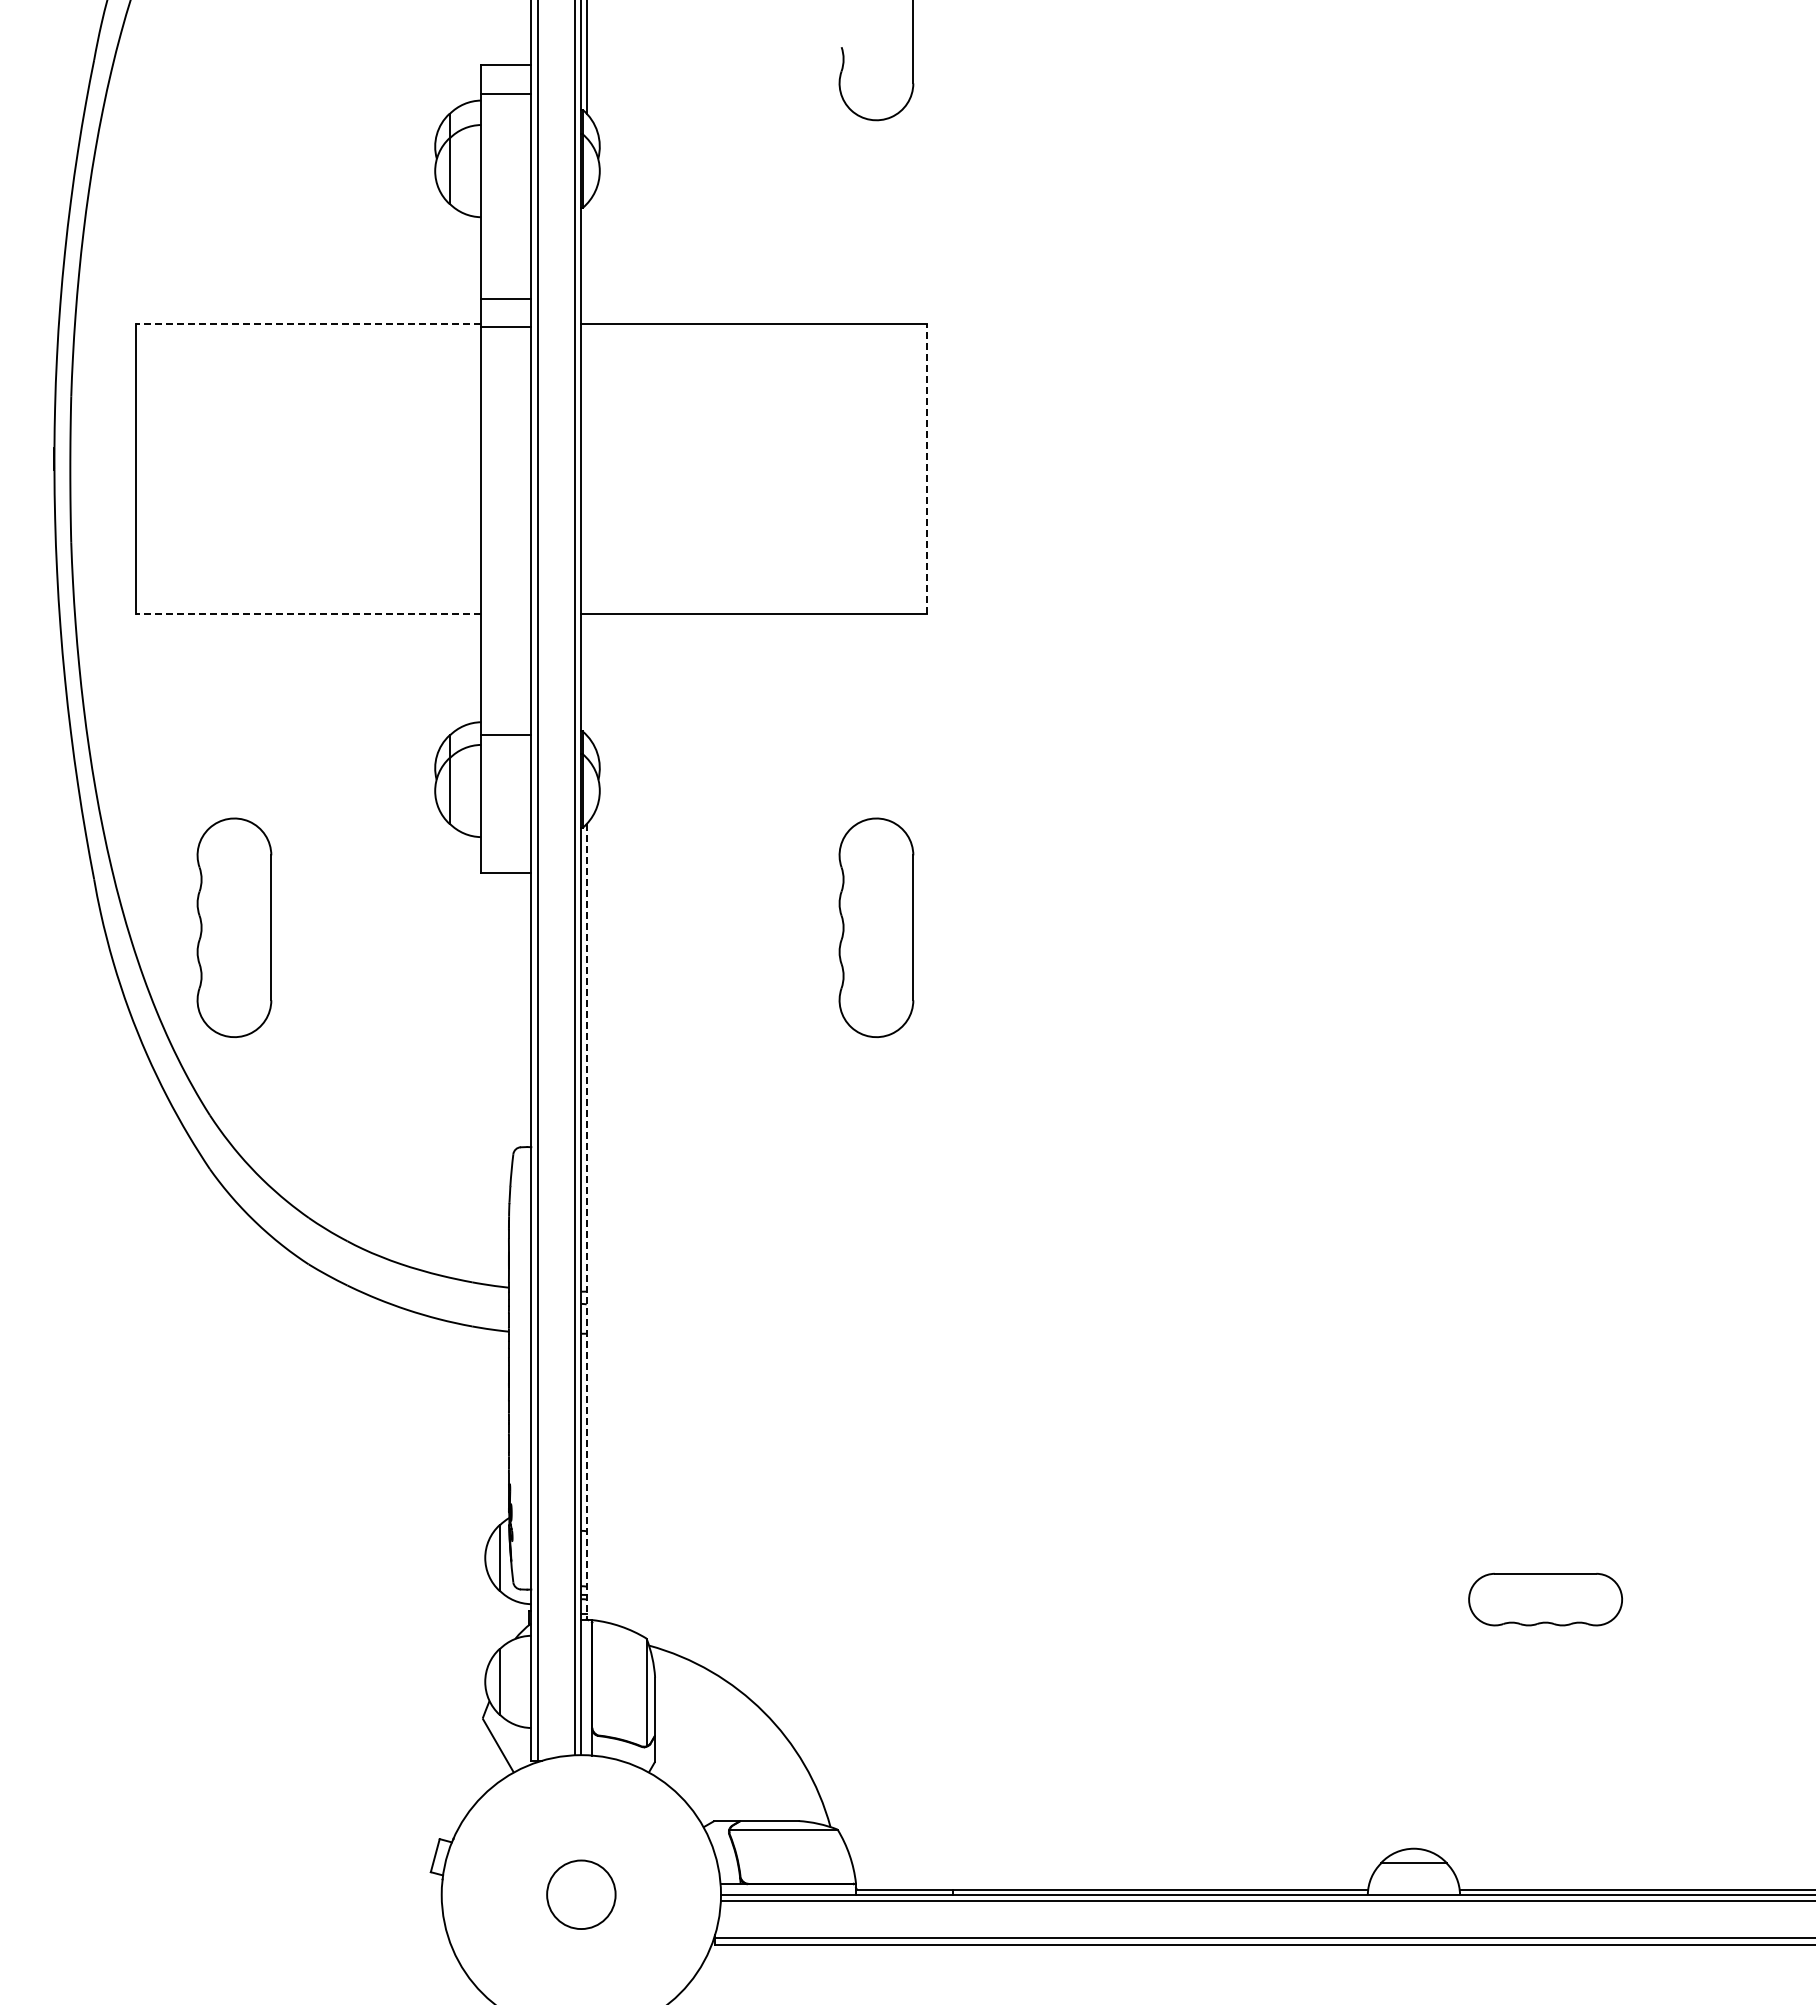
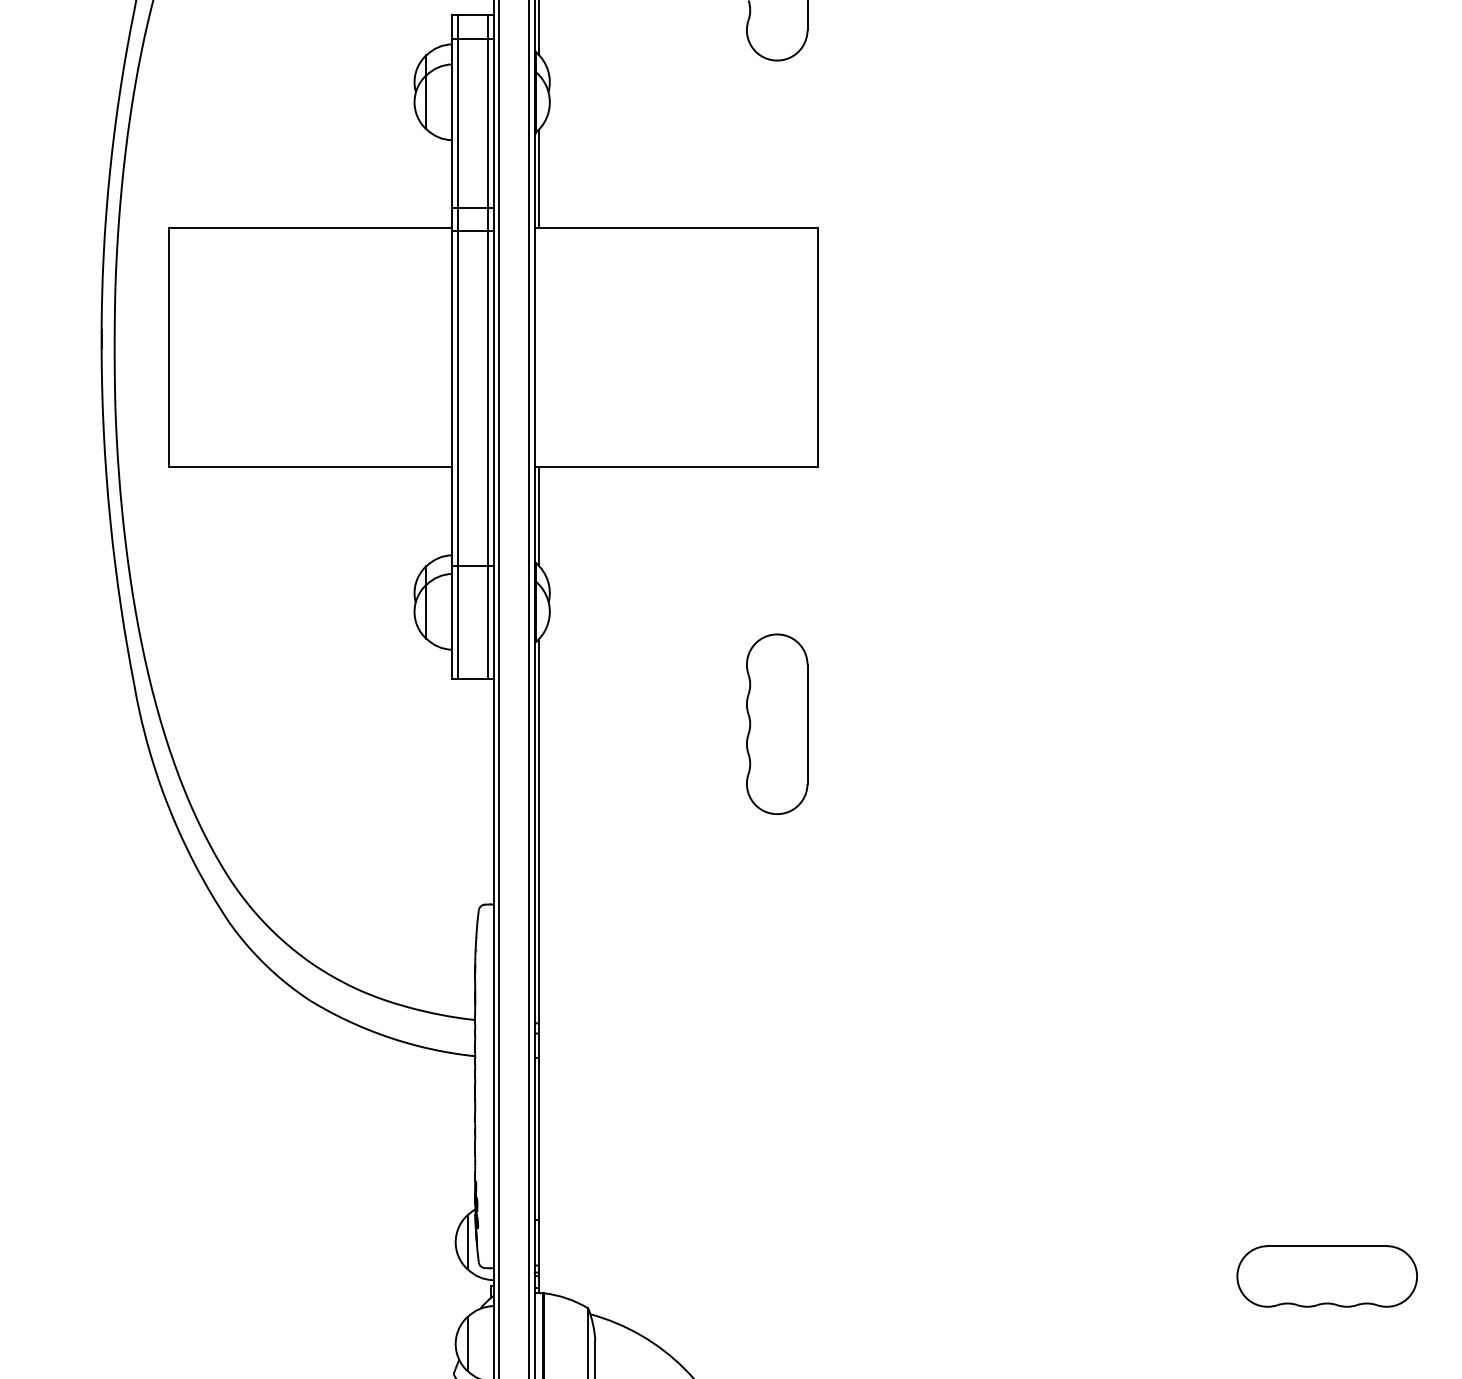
line: (586, 264) -> (538, 179), added
line: (308, 324) -> (310, 228), dashed -> solid
line: (487, 469) -> (457, 347), added
line: (524, 469) -> (487, 347), added
line: (926, 469) -> (818, 347), dashed -> solid
line: (308, 614) -> (310, 466), dashed -> solid
line: (586, 674) -> (538, 516), added
part: (234, 927) -> (249, 724), removed
line: (586, 1222) -> (538, 966), dashed -> solid
part: (1545, 1599) -> (1327, 1276), size x1.43

